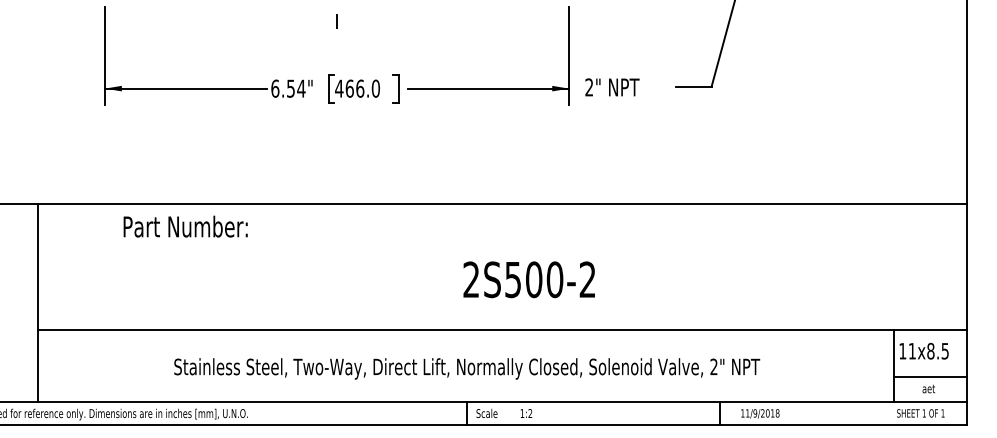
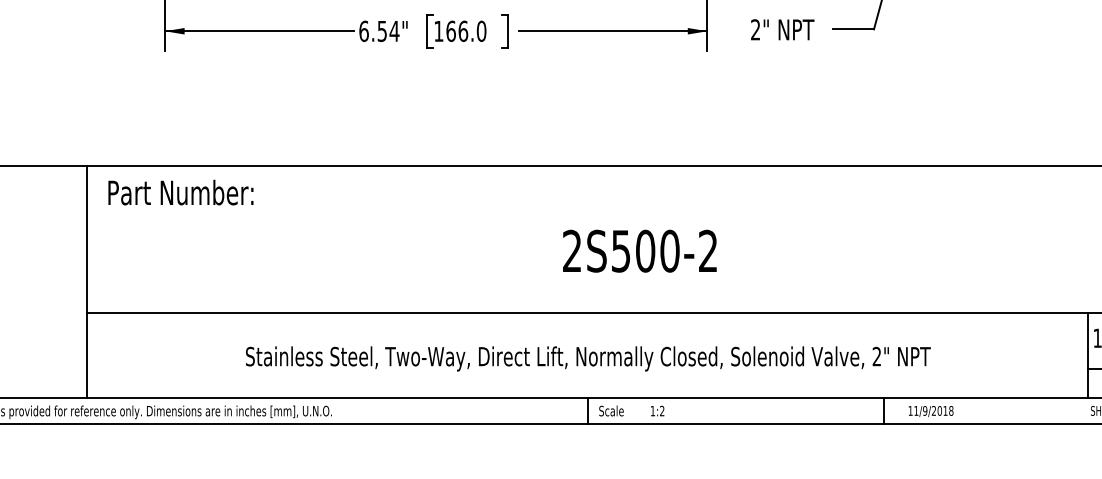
text: (612, 87) -> (782, 29), moved
text: (339, 88) -> (439, 31), 466.0 -> 166.0
text: (185, 226) -> (180, 192), moved
text: (528, 279) -> (638, 250), moved

